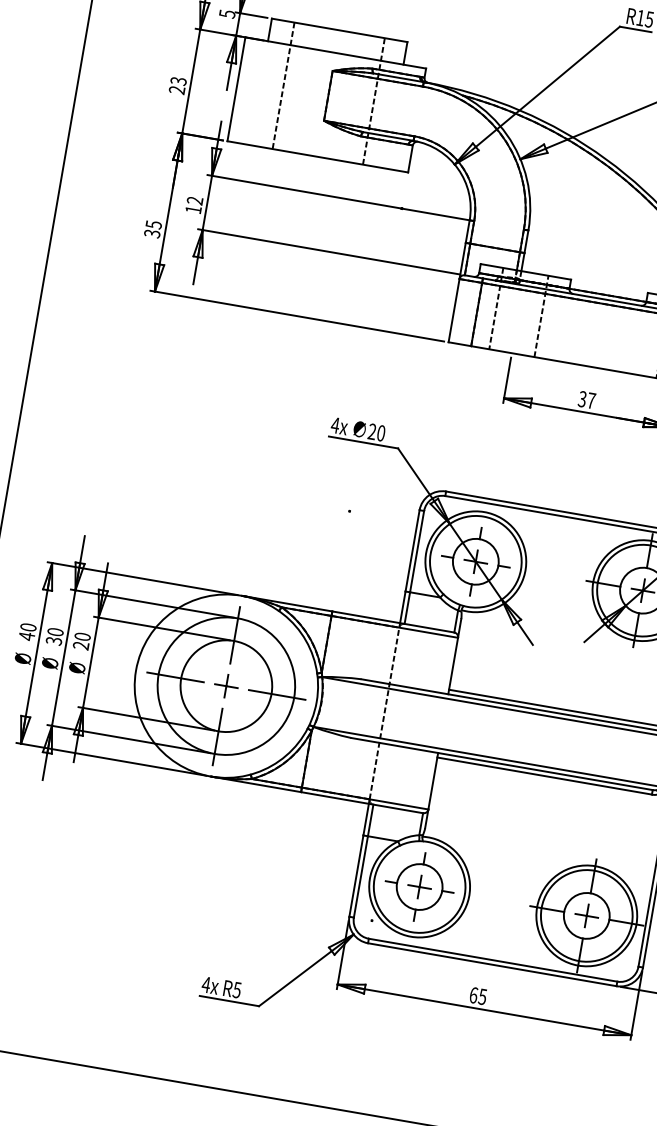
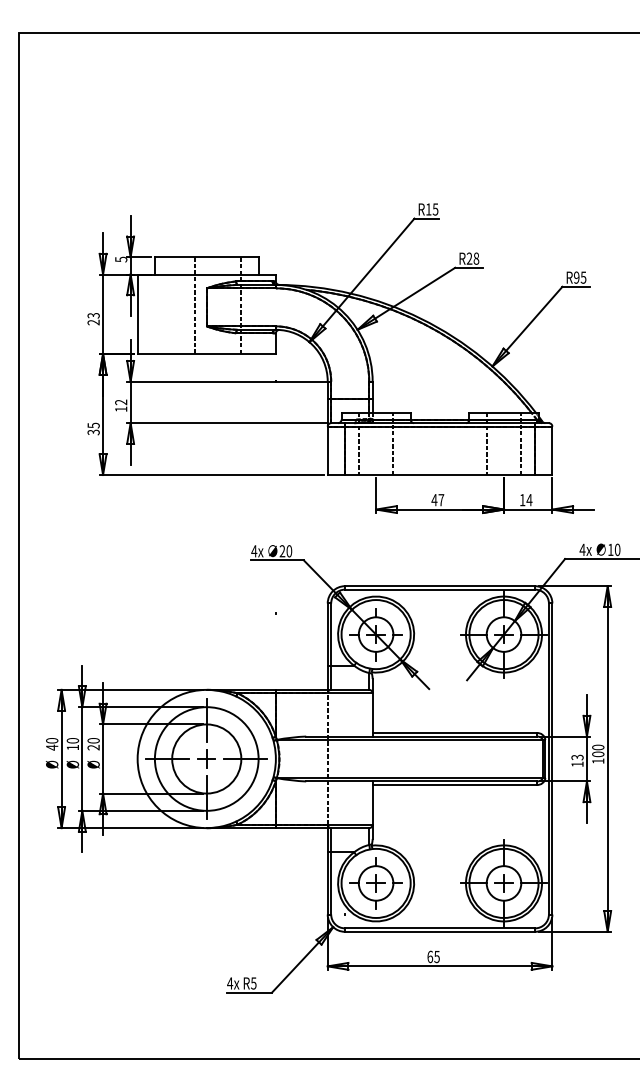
line: (283, 85) -> (195, 305), moved
text: (582, 399) -> (434, 500), 37 -> 47
text: (53, 640) -> (72, 747), 30 -> 10

